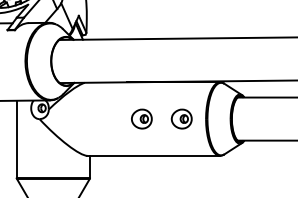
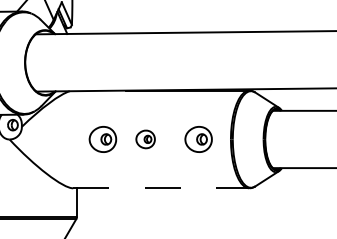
part: (109, 118) -> (102, 138), added
part: (141, 118) -> (145, 138), size x0.7
line: (154, 155) -> (162, 187), solid -> dashed

